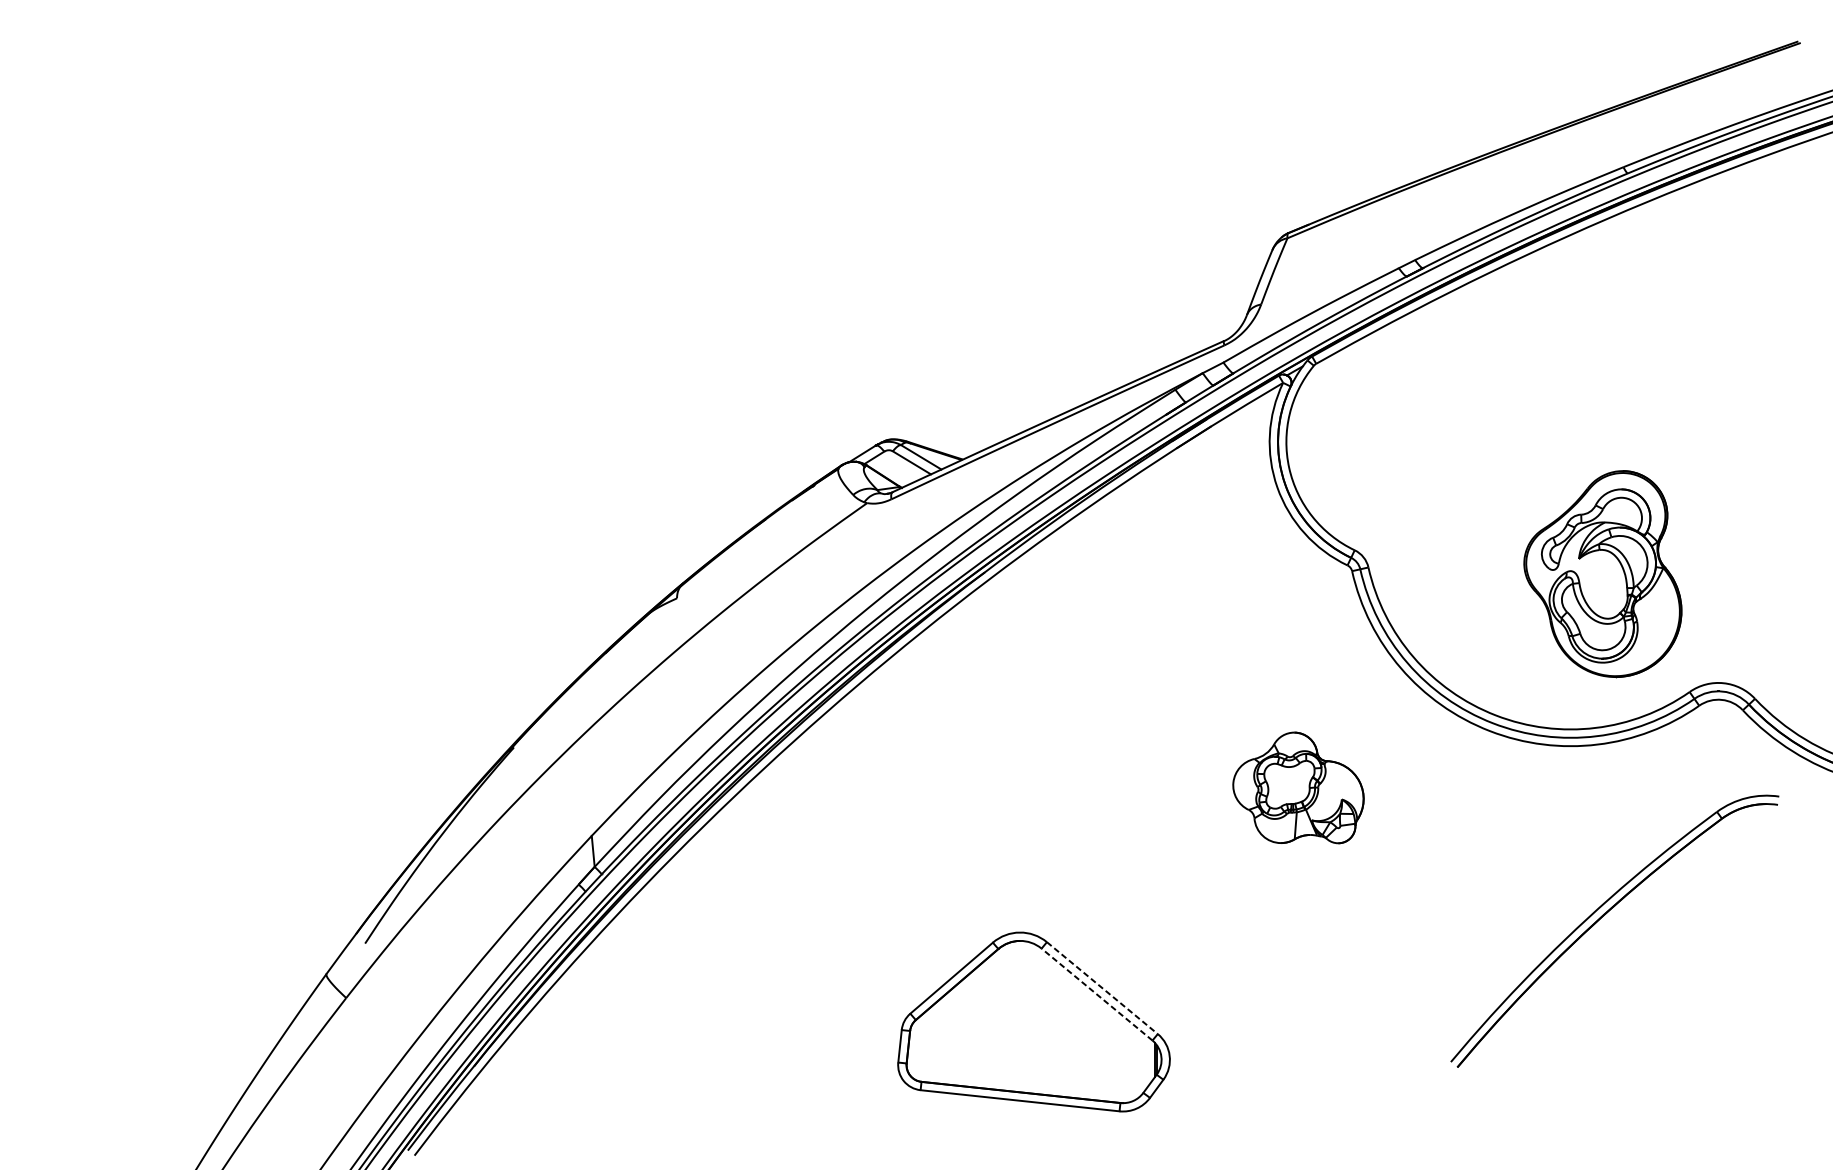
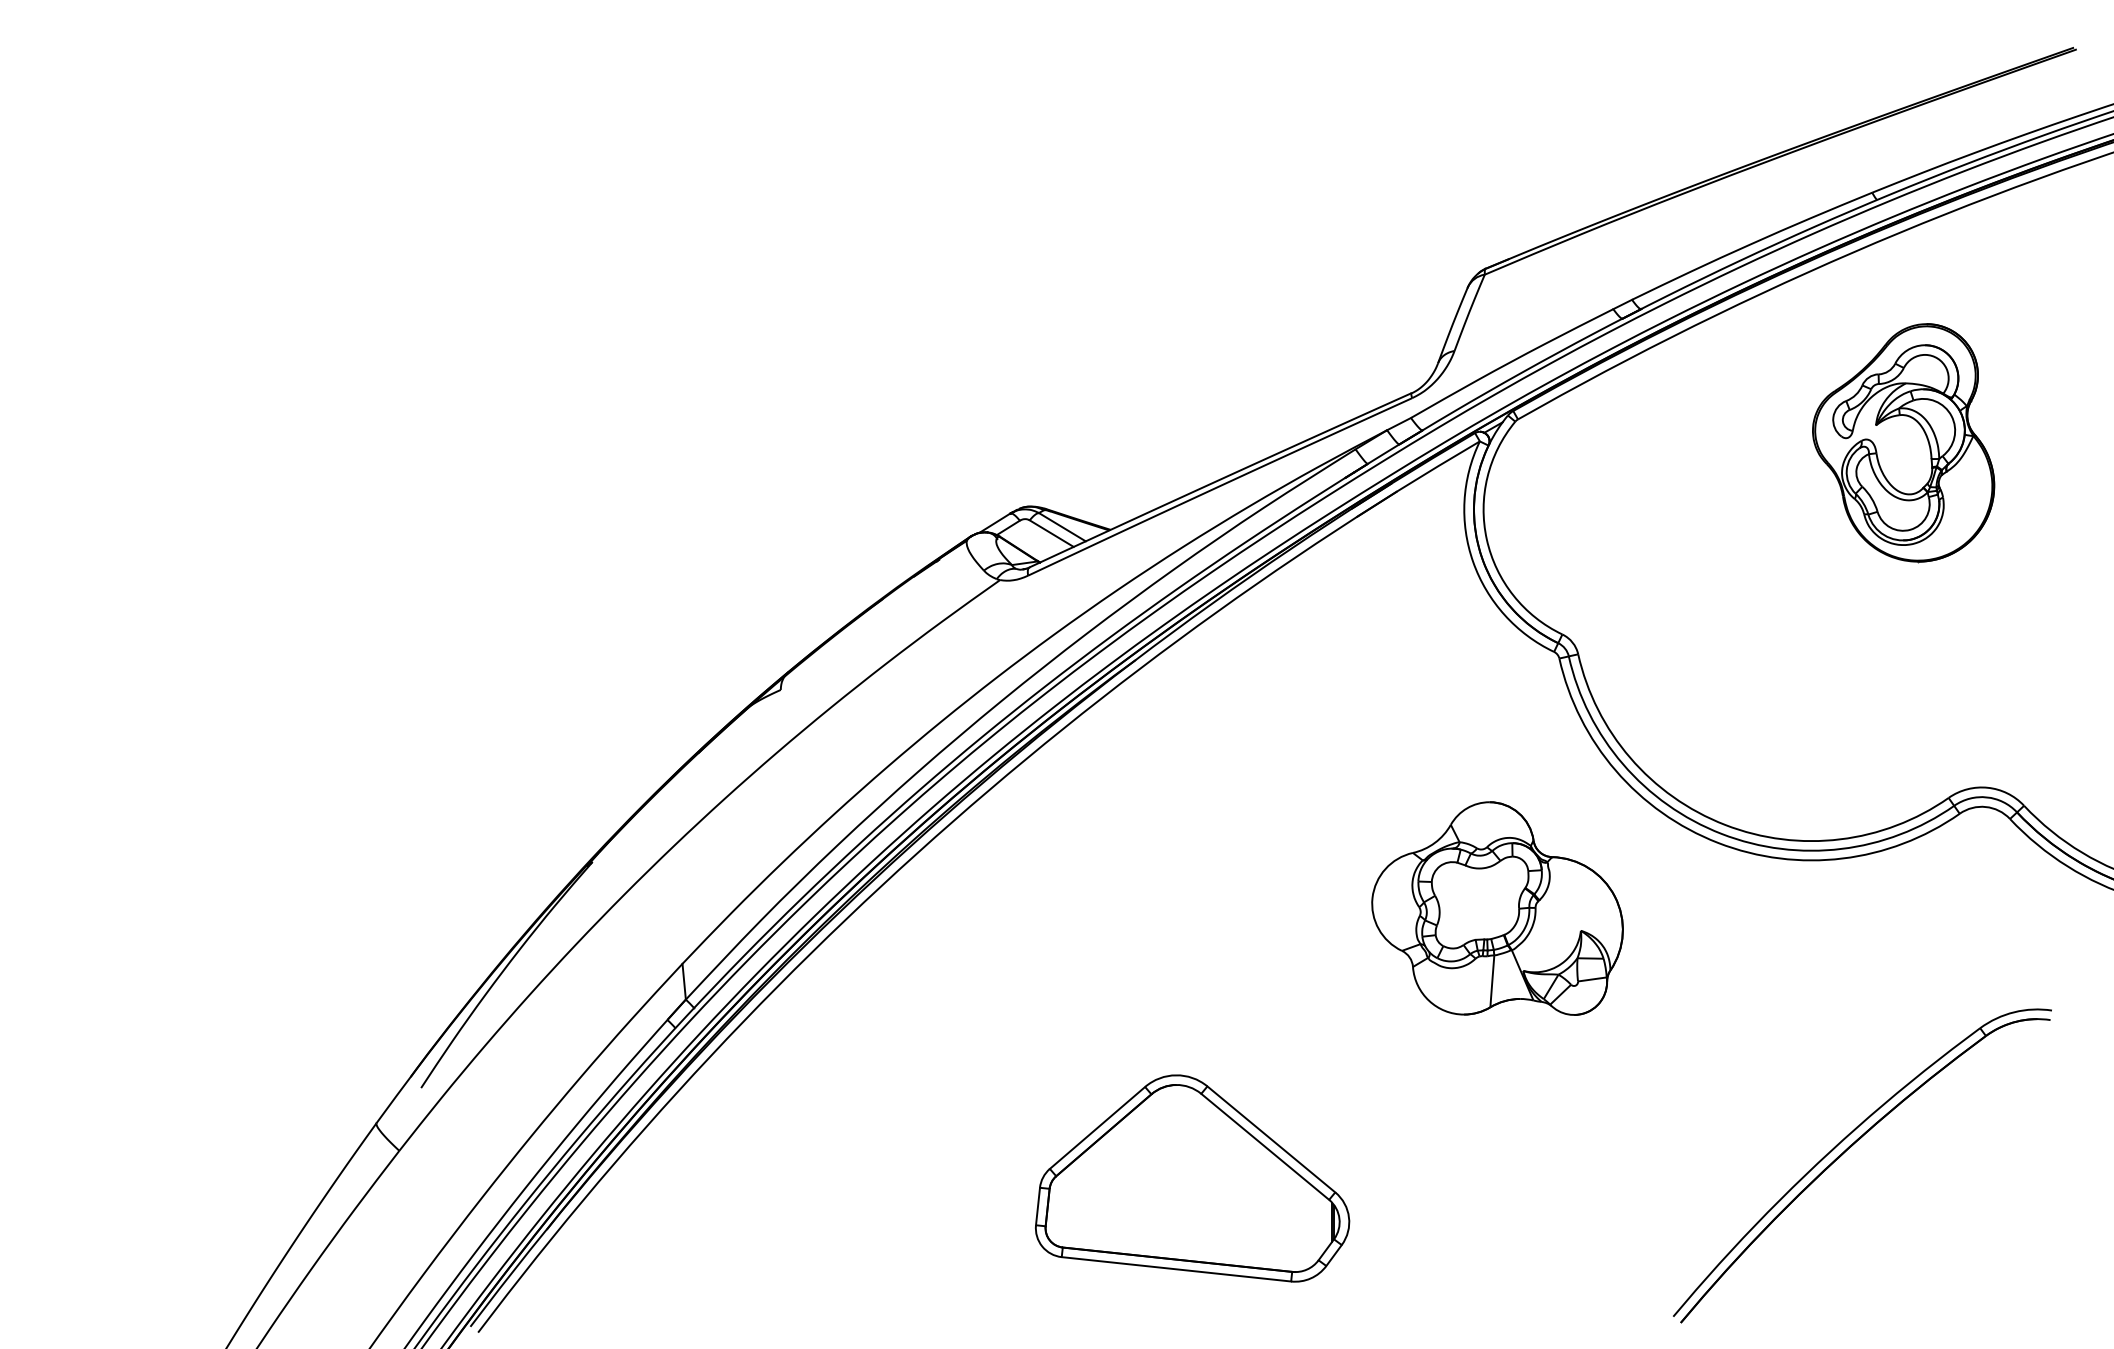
part: (1602, 574) -> (1903, 443), moved
part: (1298, 787) -> (1497, 908), size x1.67
part: (1601, 917) -> (1847, 1150), moved
line: (1102, 988) -> (1271, 1139), dashed -> solid
line: (1096, 994) -> (1264, 1146), dashed -> solid

